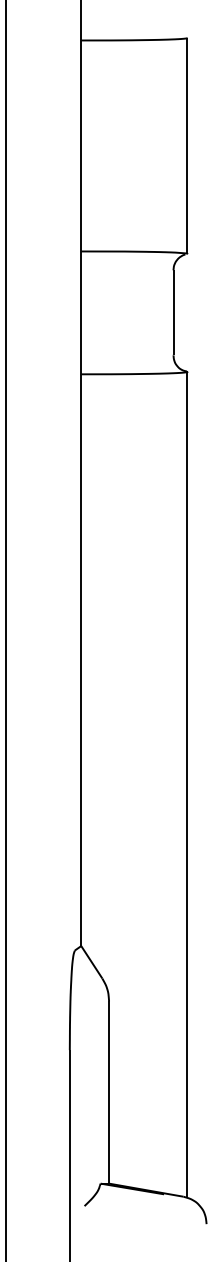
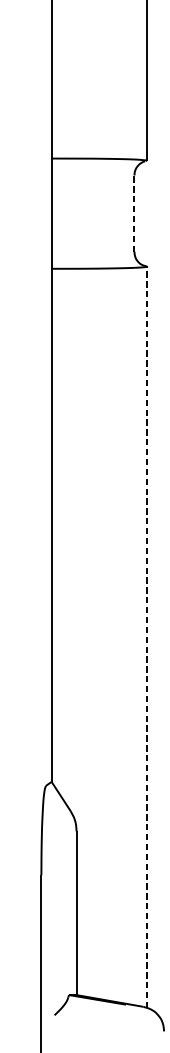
line: (173, 312) -> (134, 213), solid -> dashed
line: (187, 784) -> (147, 636), solid -> dashed

